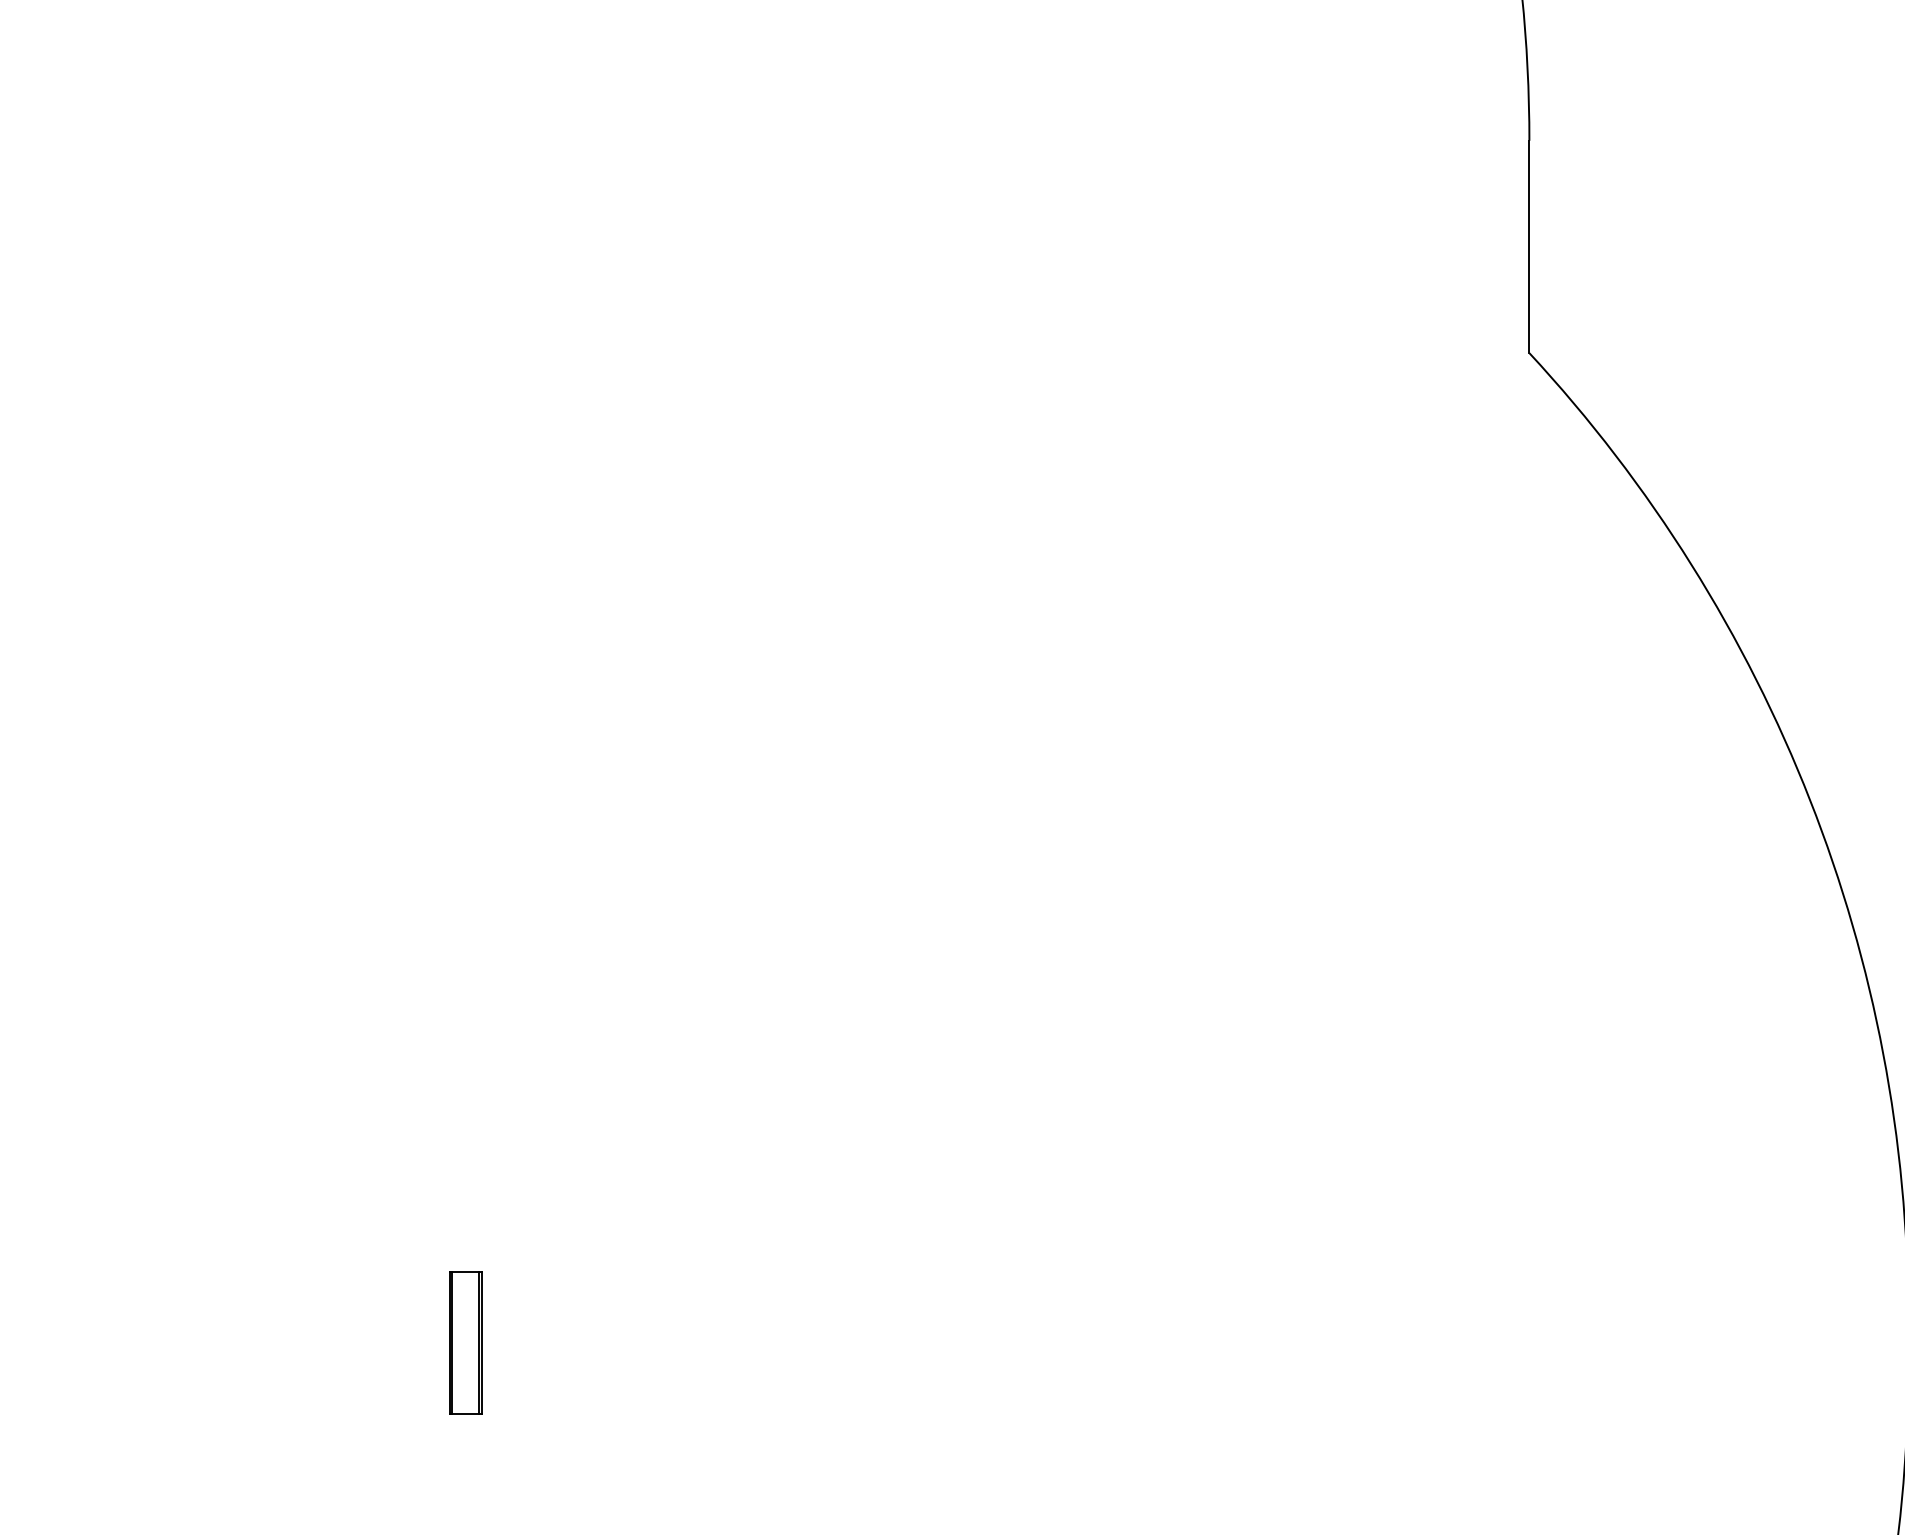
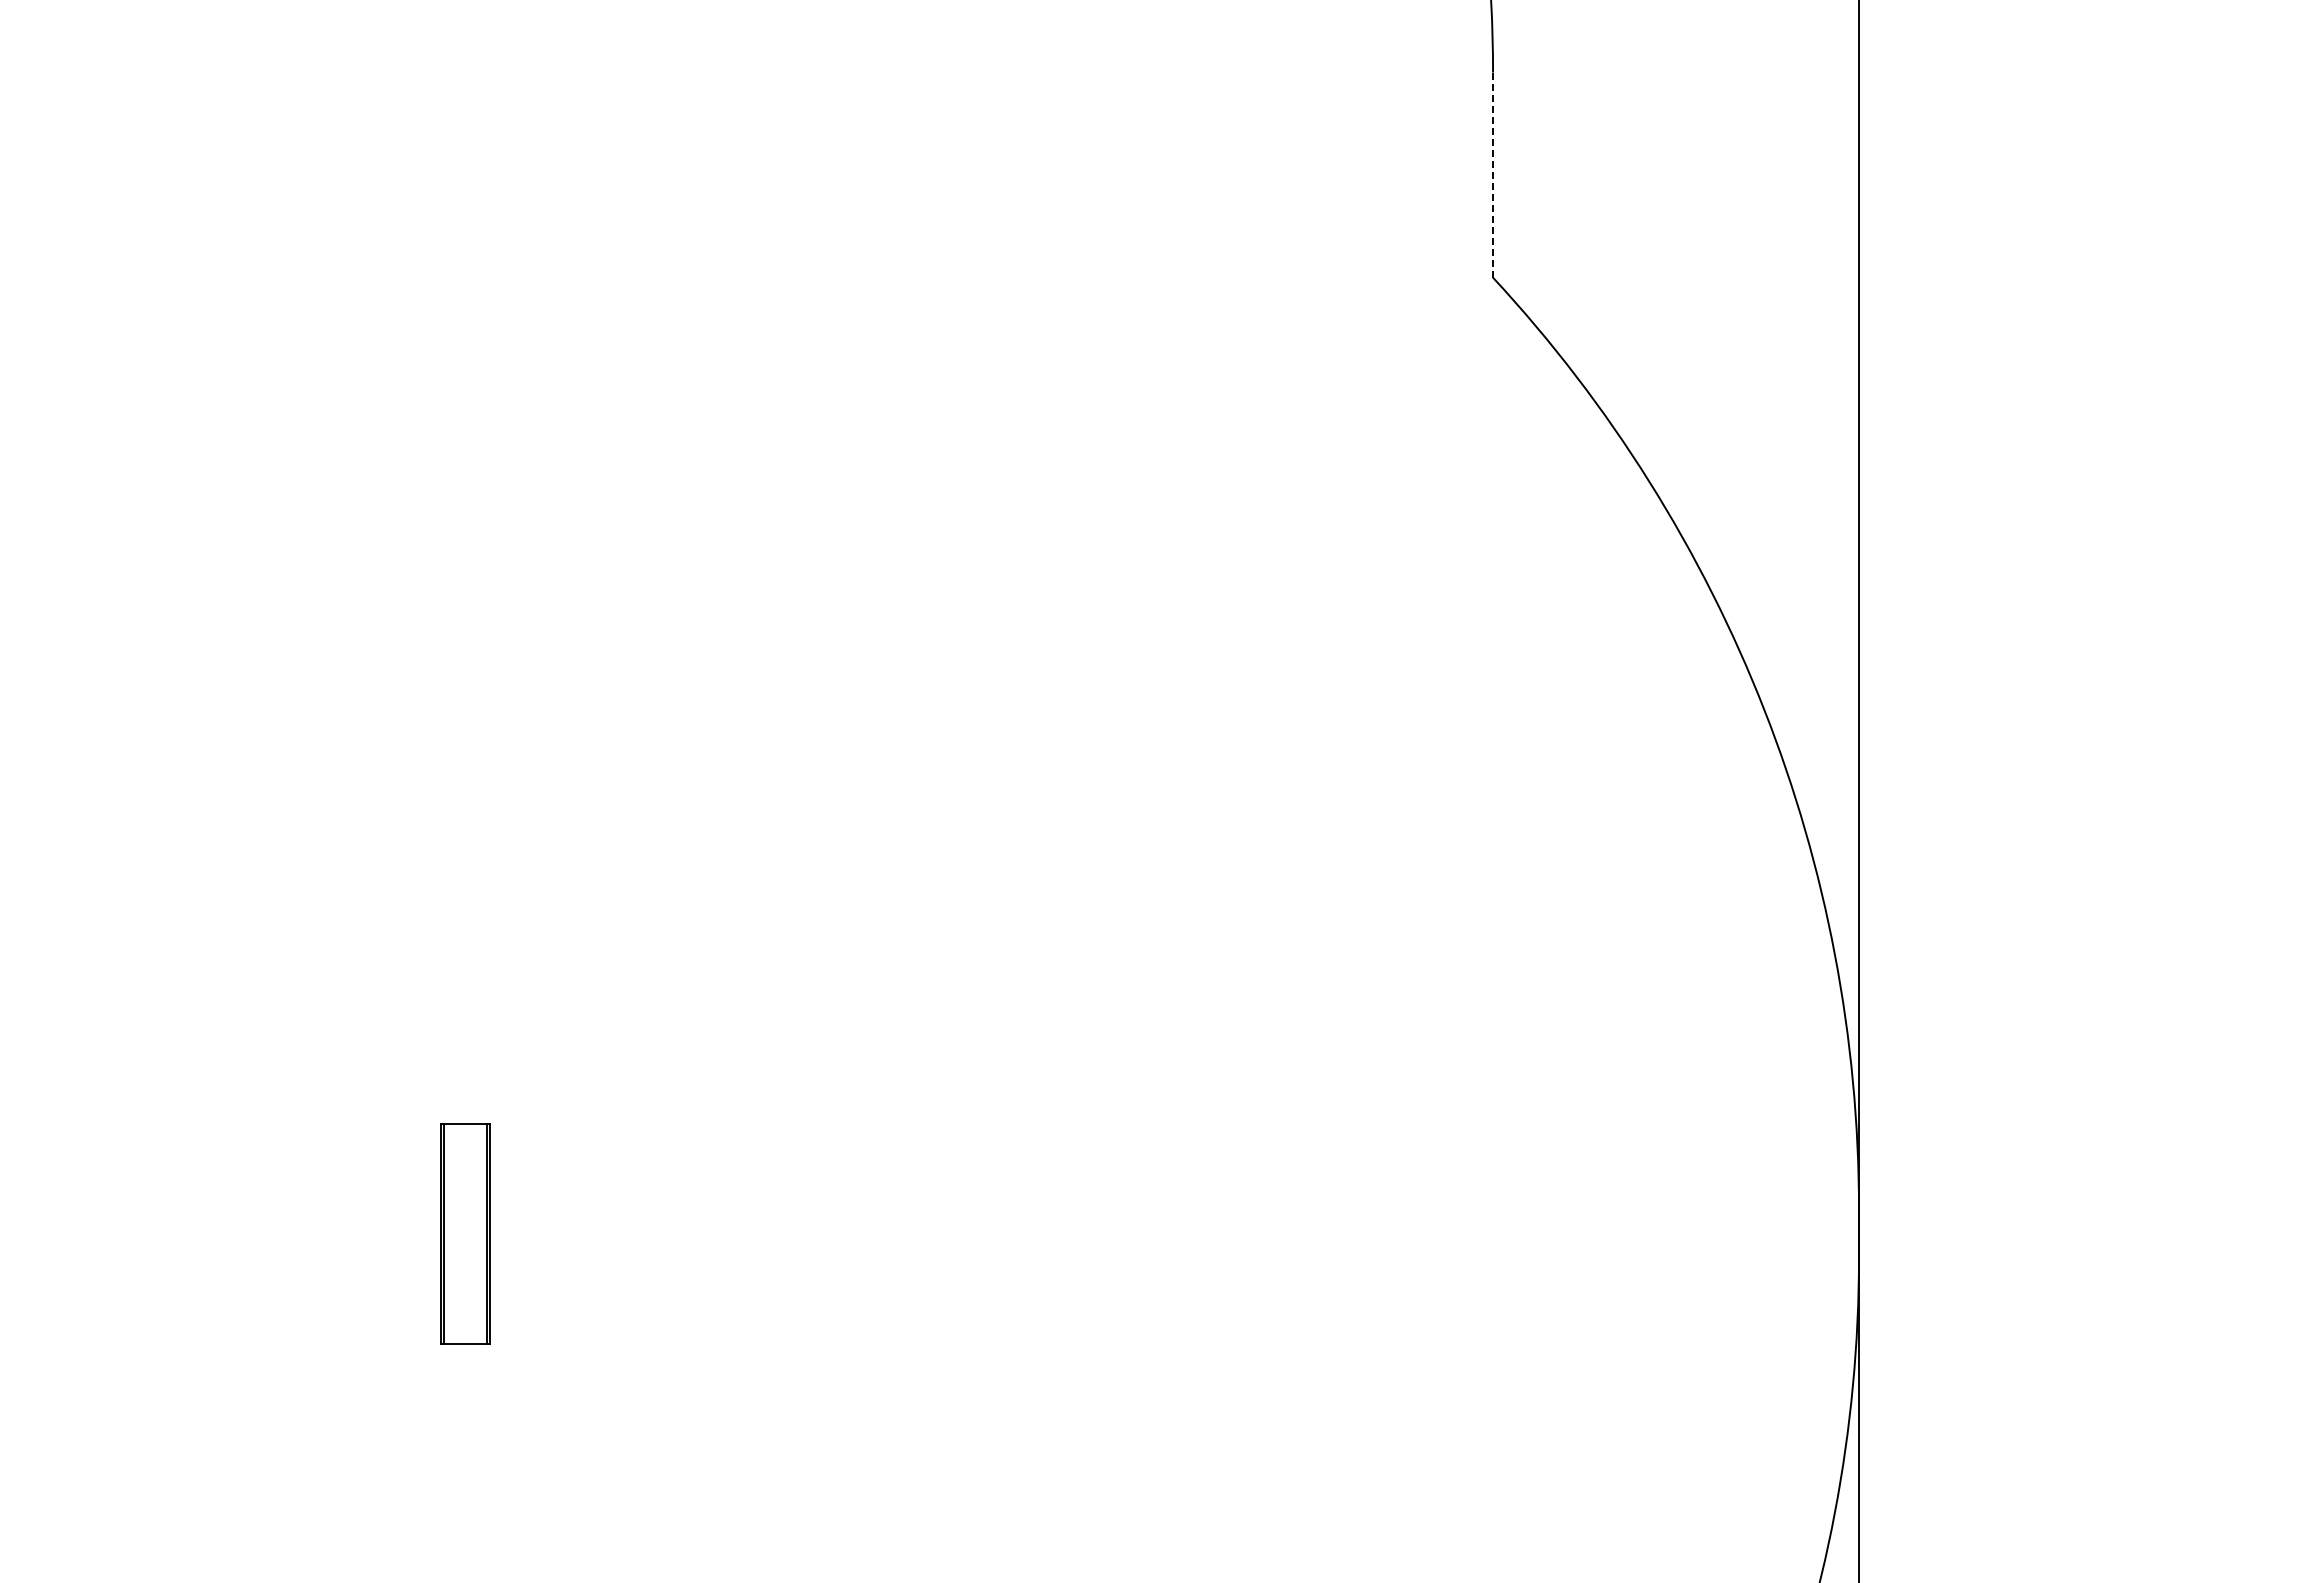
line: (1529, 247) -> (1493, 175), solid -> dashed
part: (465, 1342) -> (465, 1233), size x1.6

